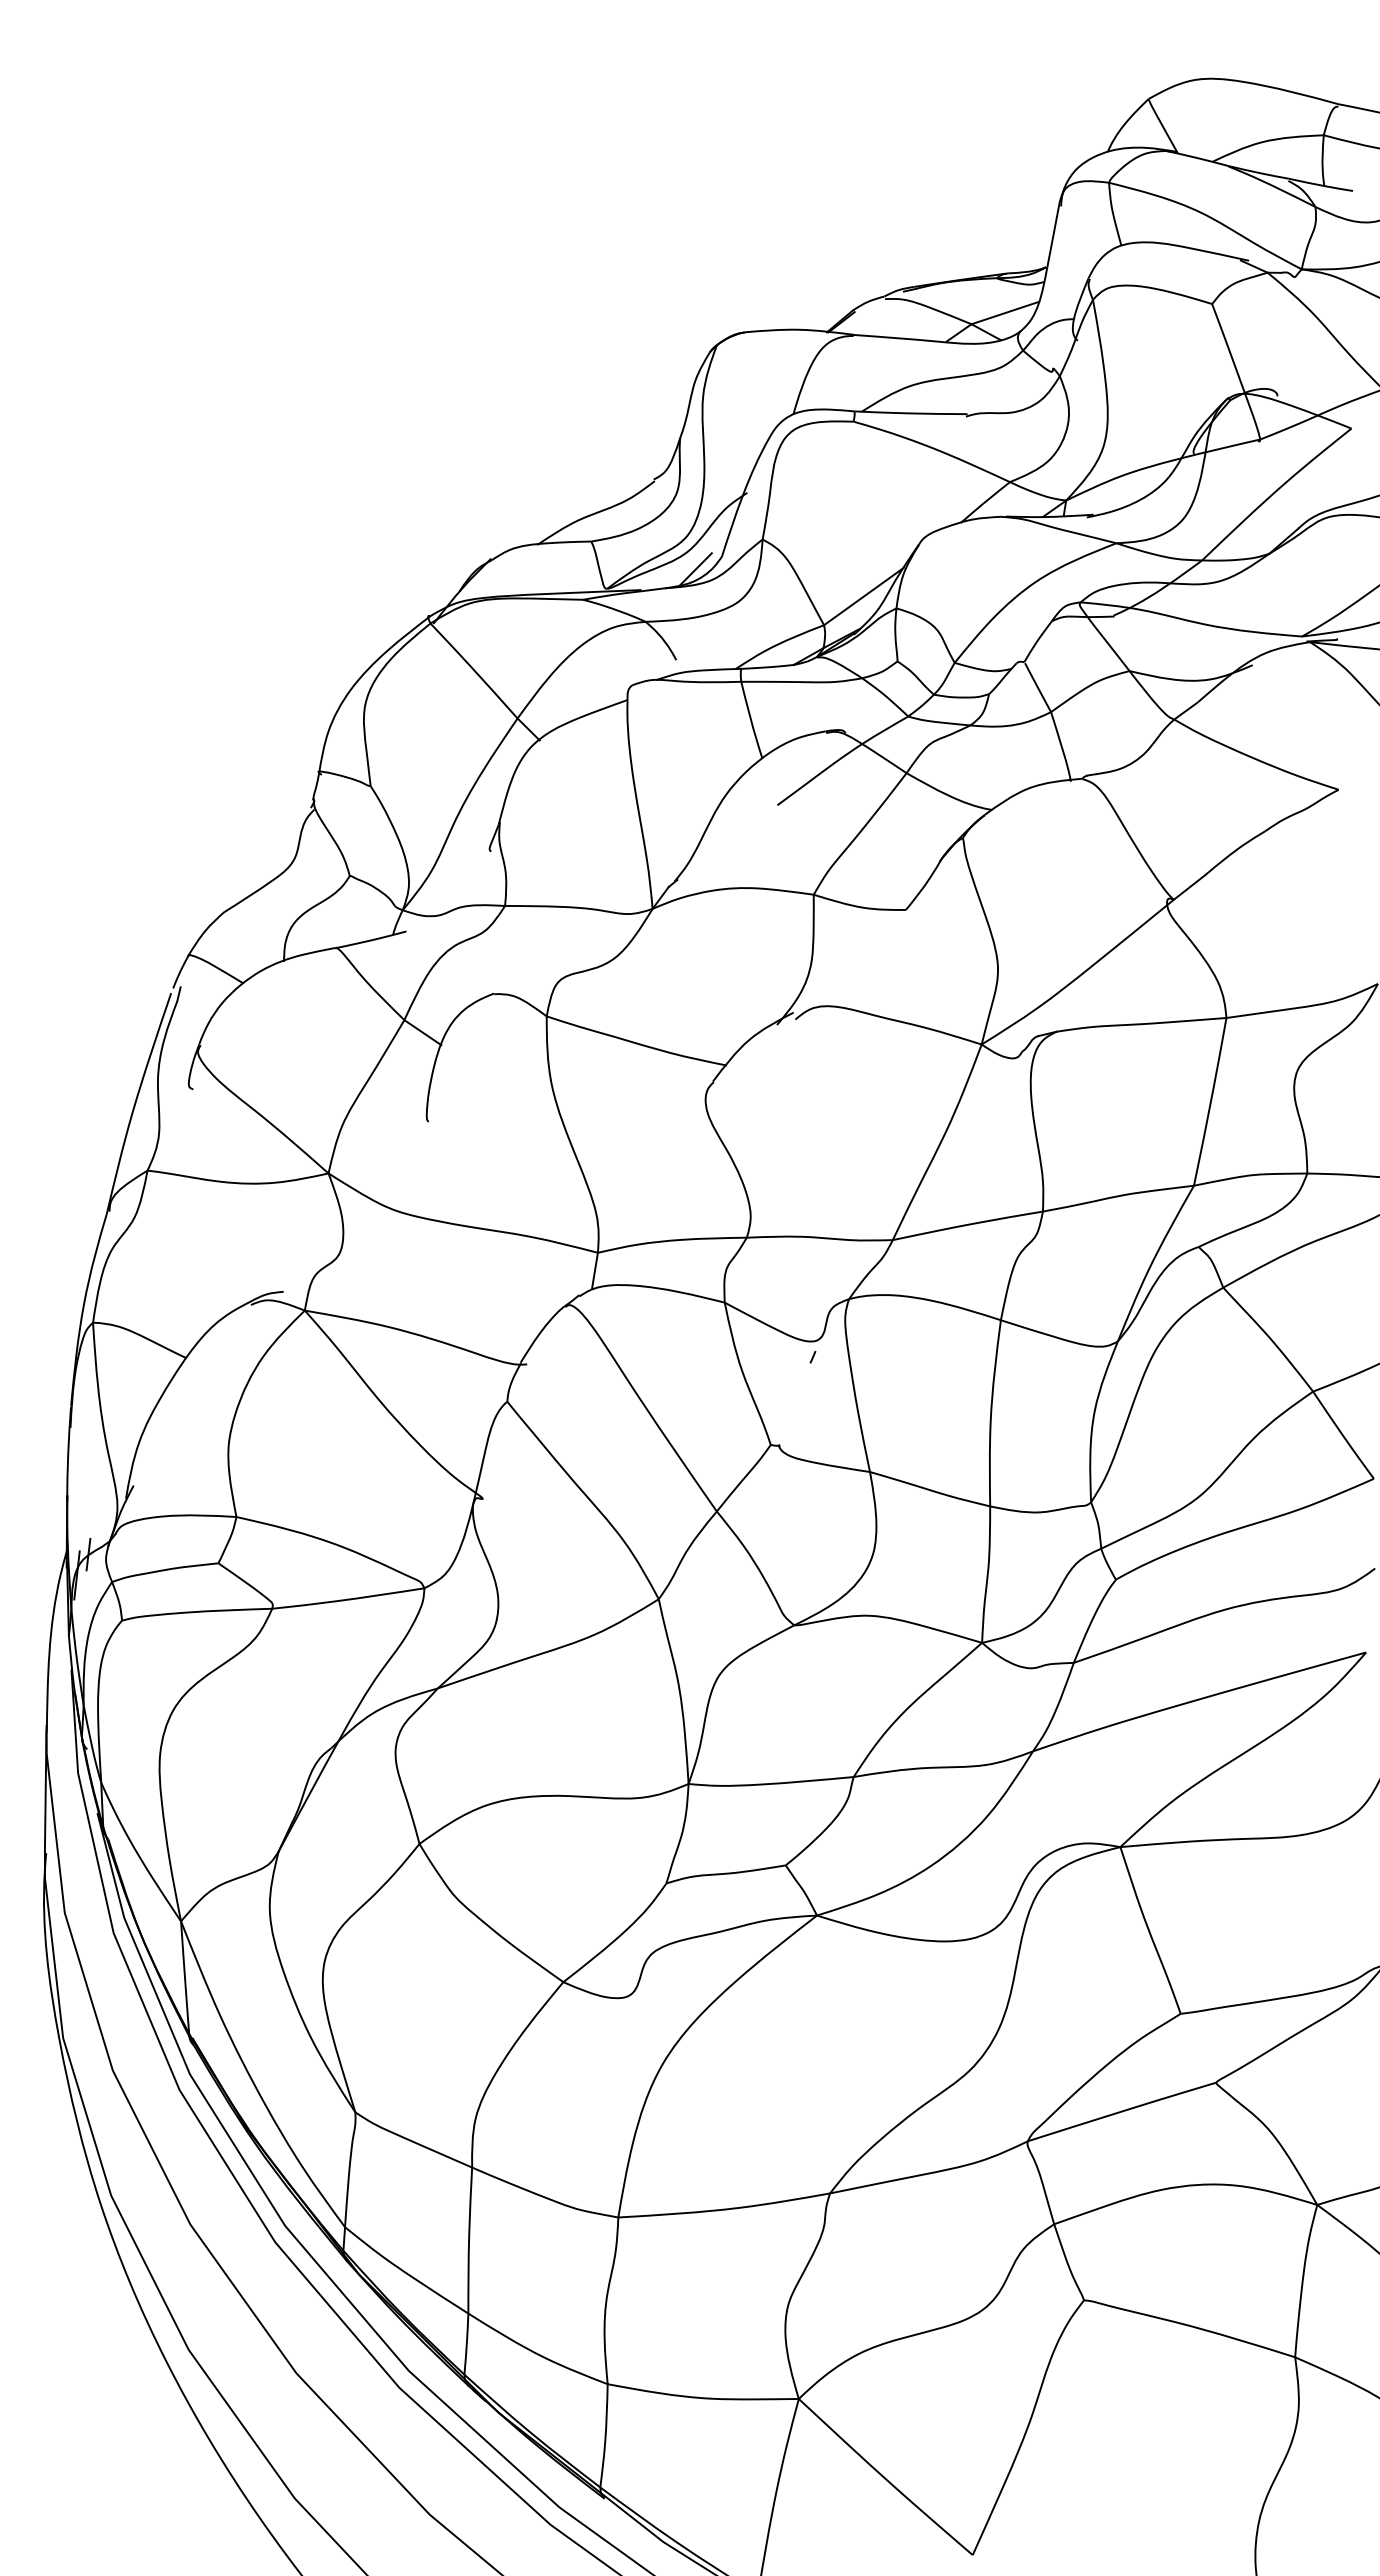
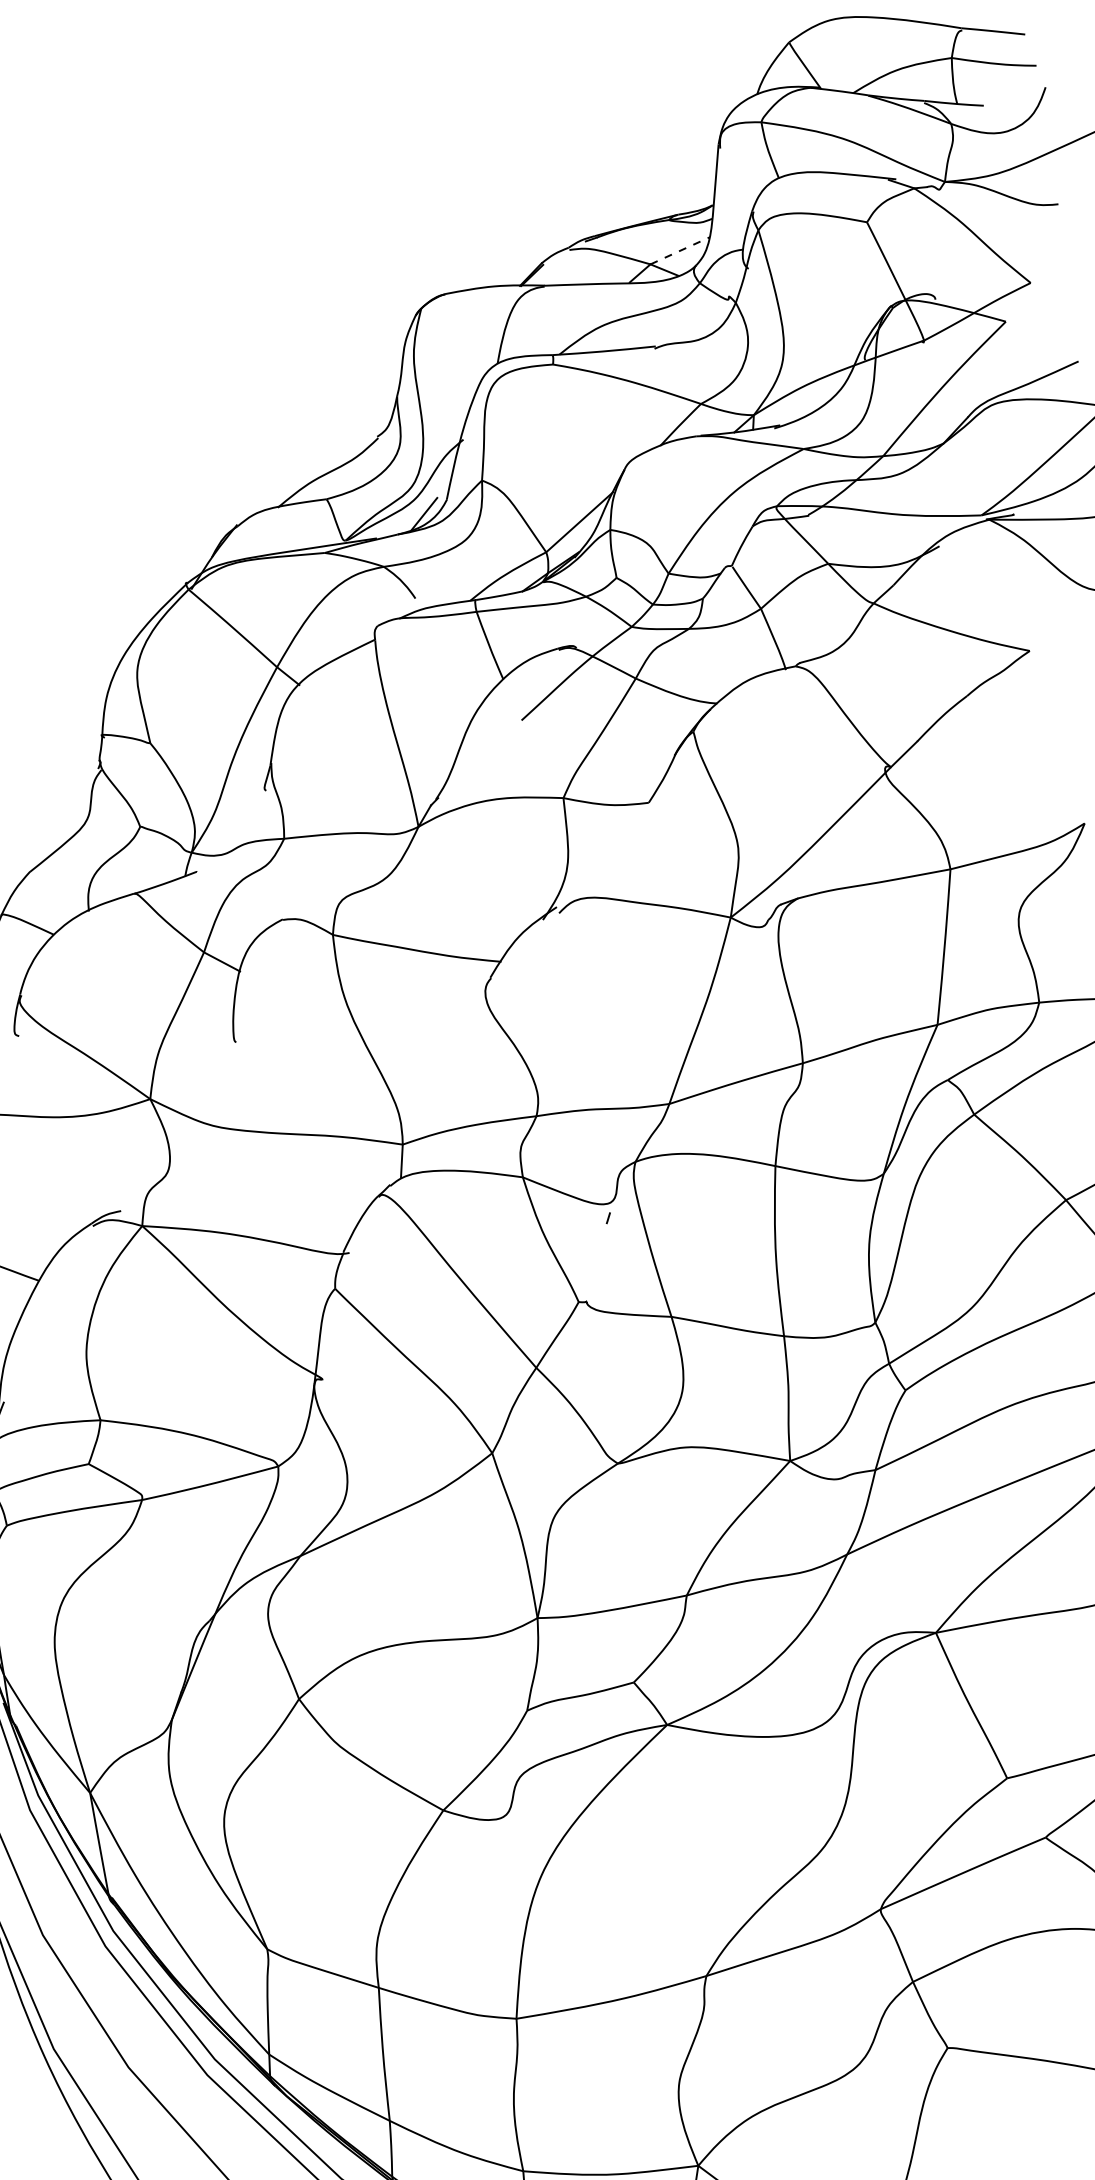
line: (1005, 313) -> (680, 251), solid -> dashed

